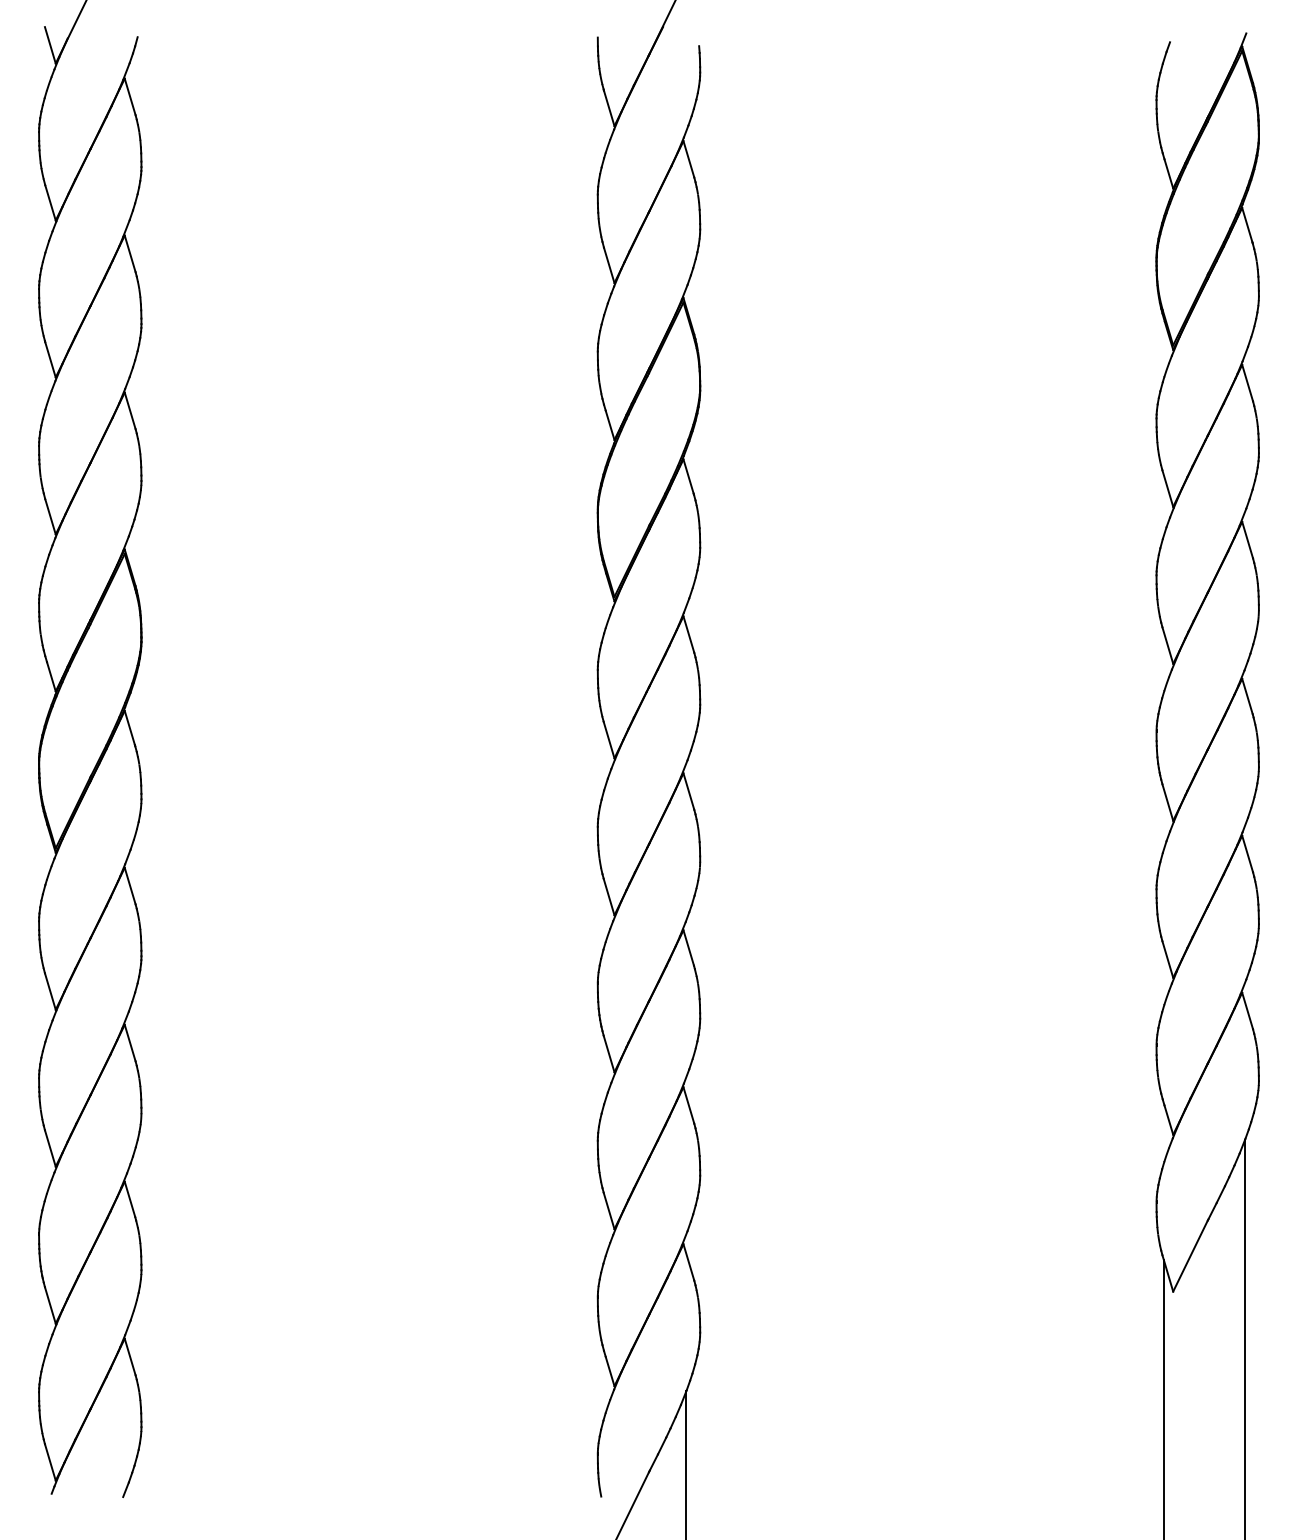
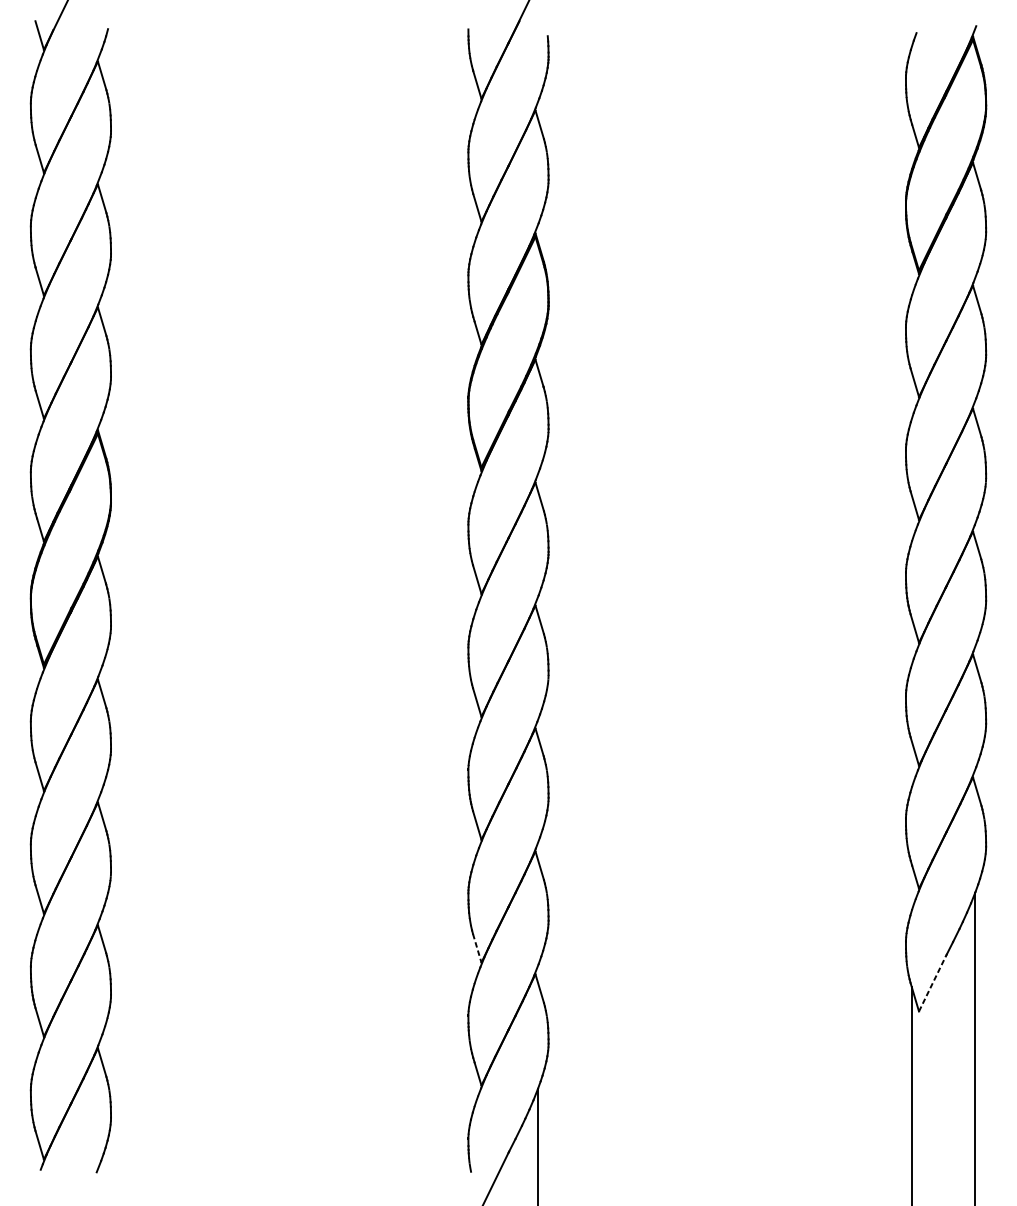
line: (609, 1211) -> (477, 948), solid -> dashed
line: (1190, 1255) -> (932, 983), solid -> dashed

